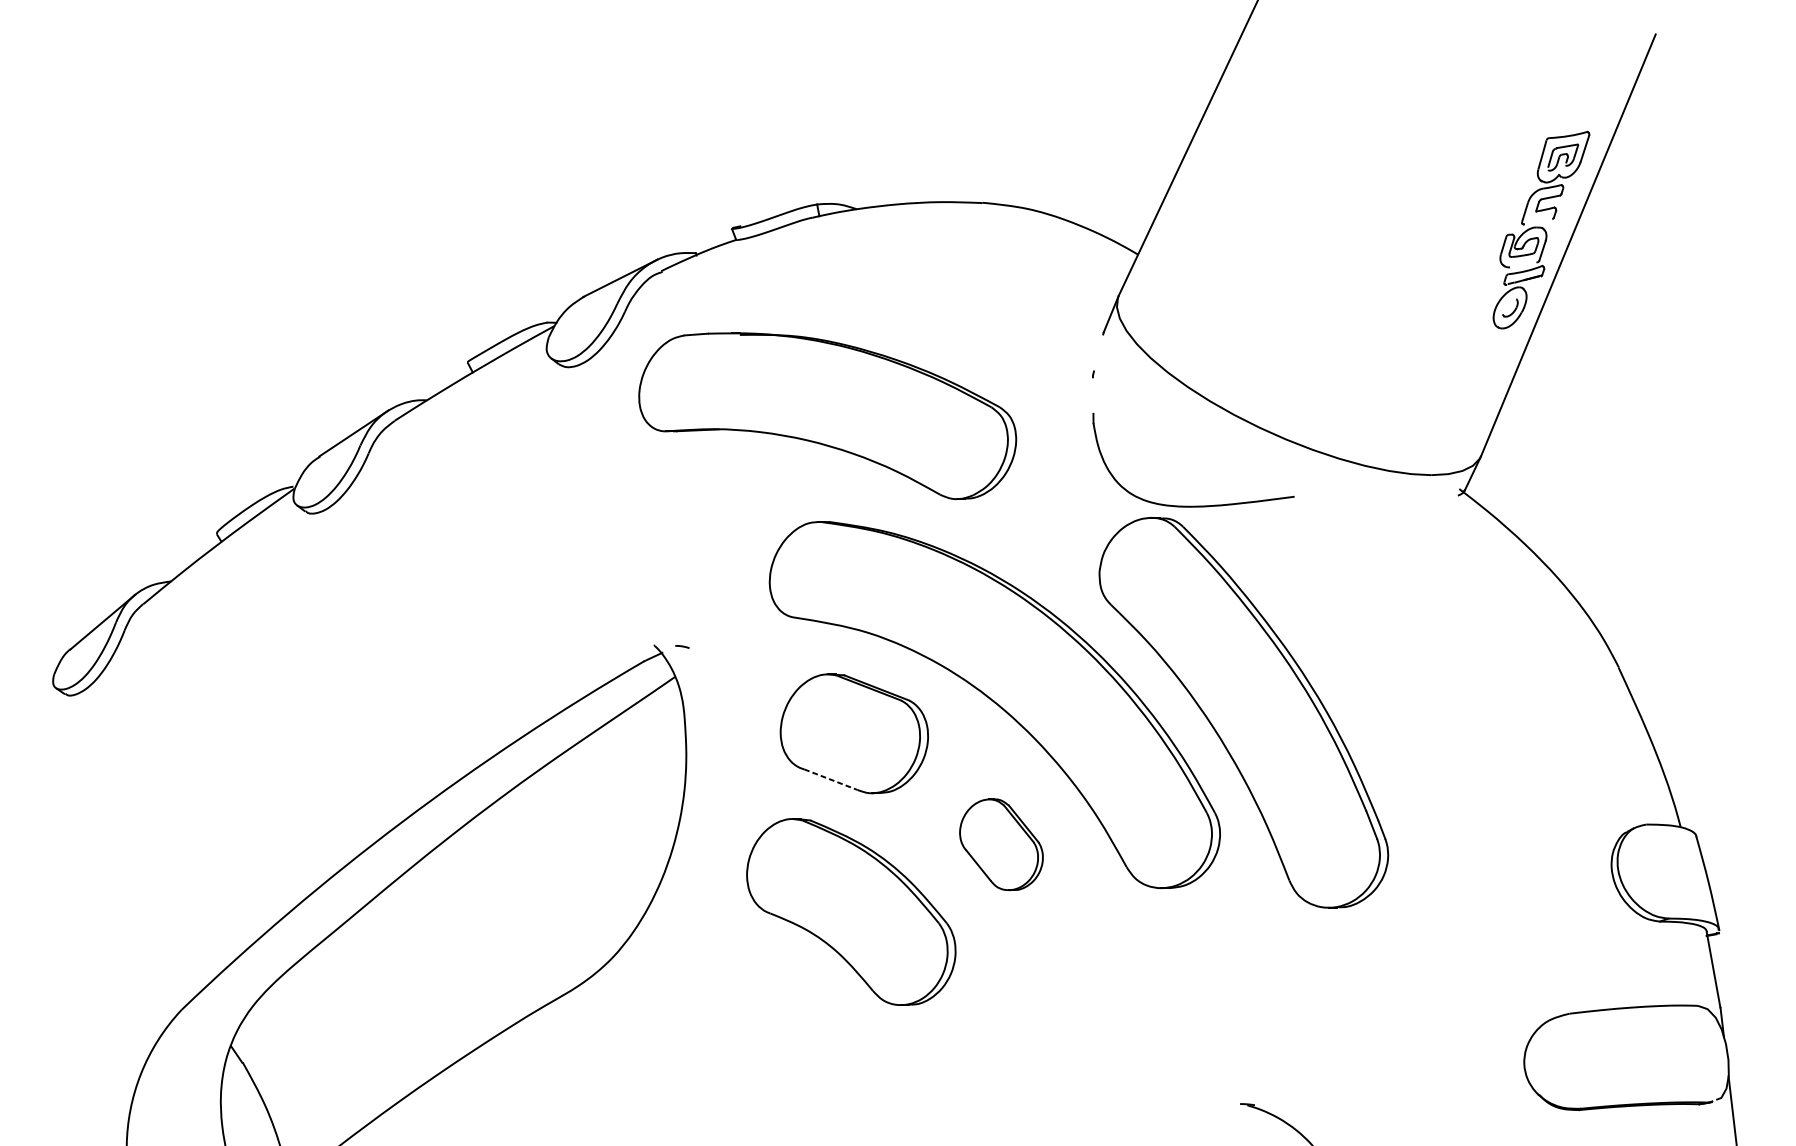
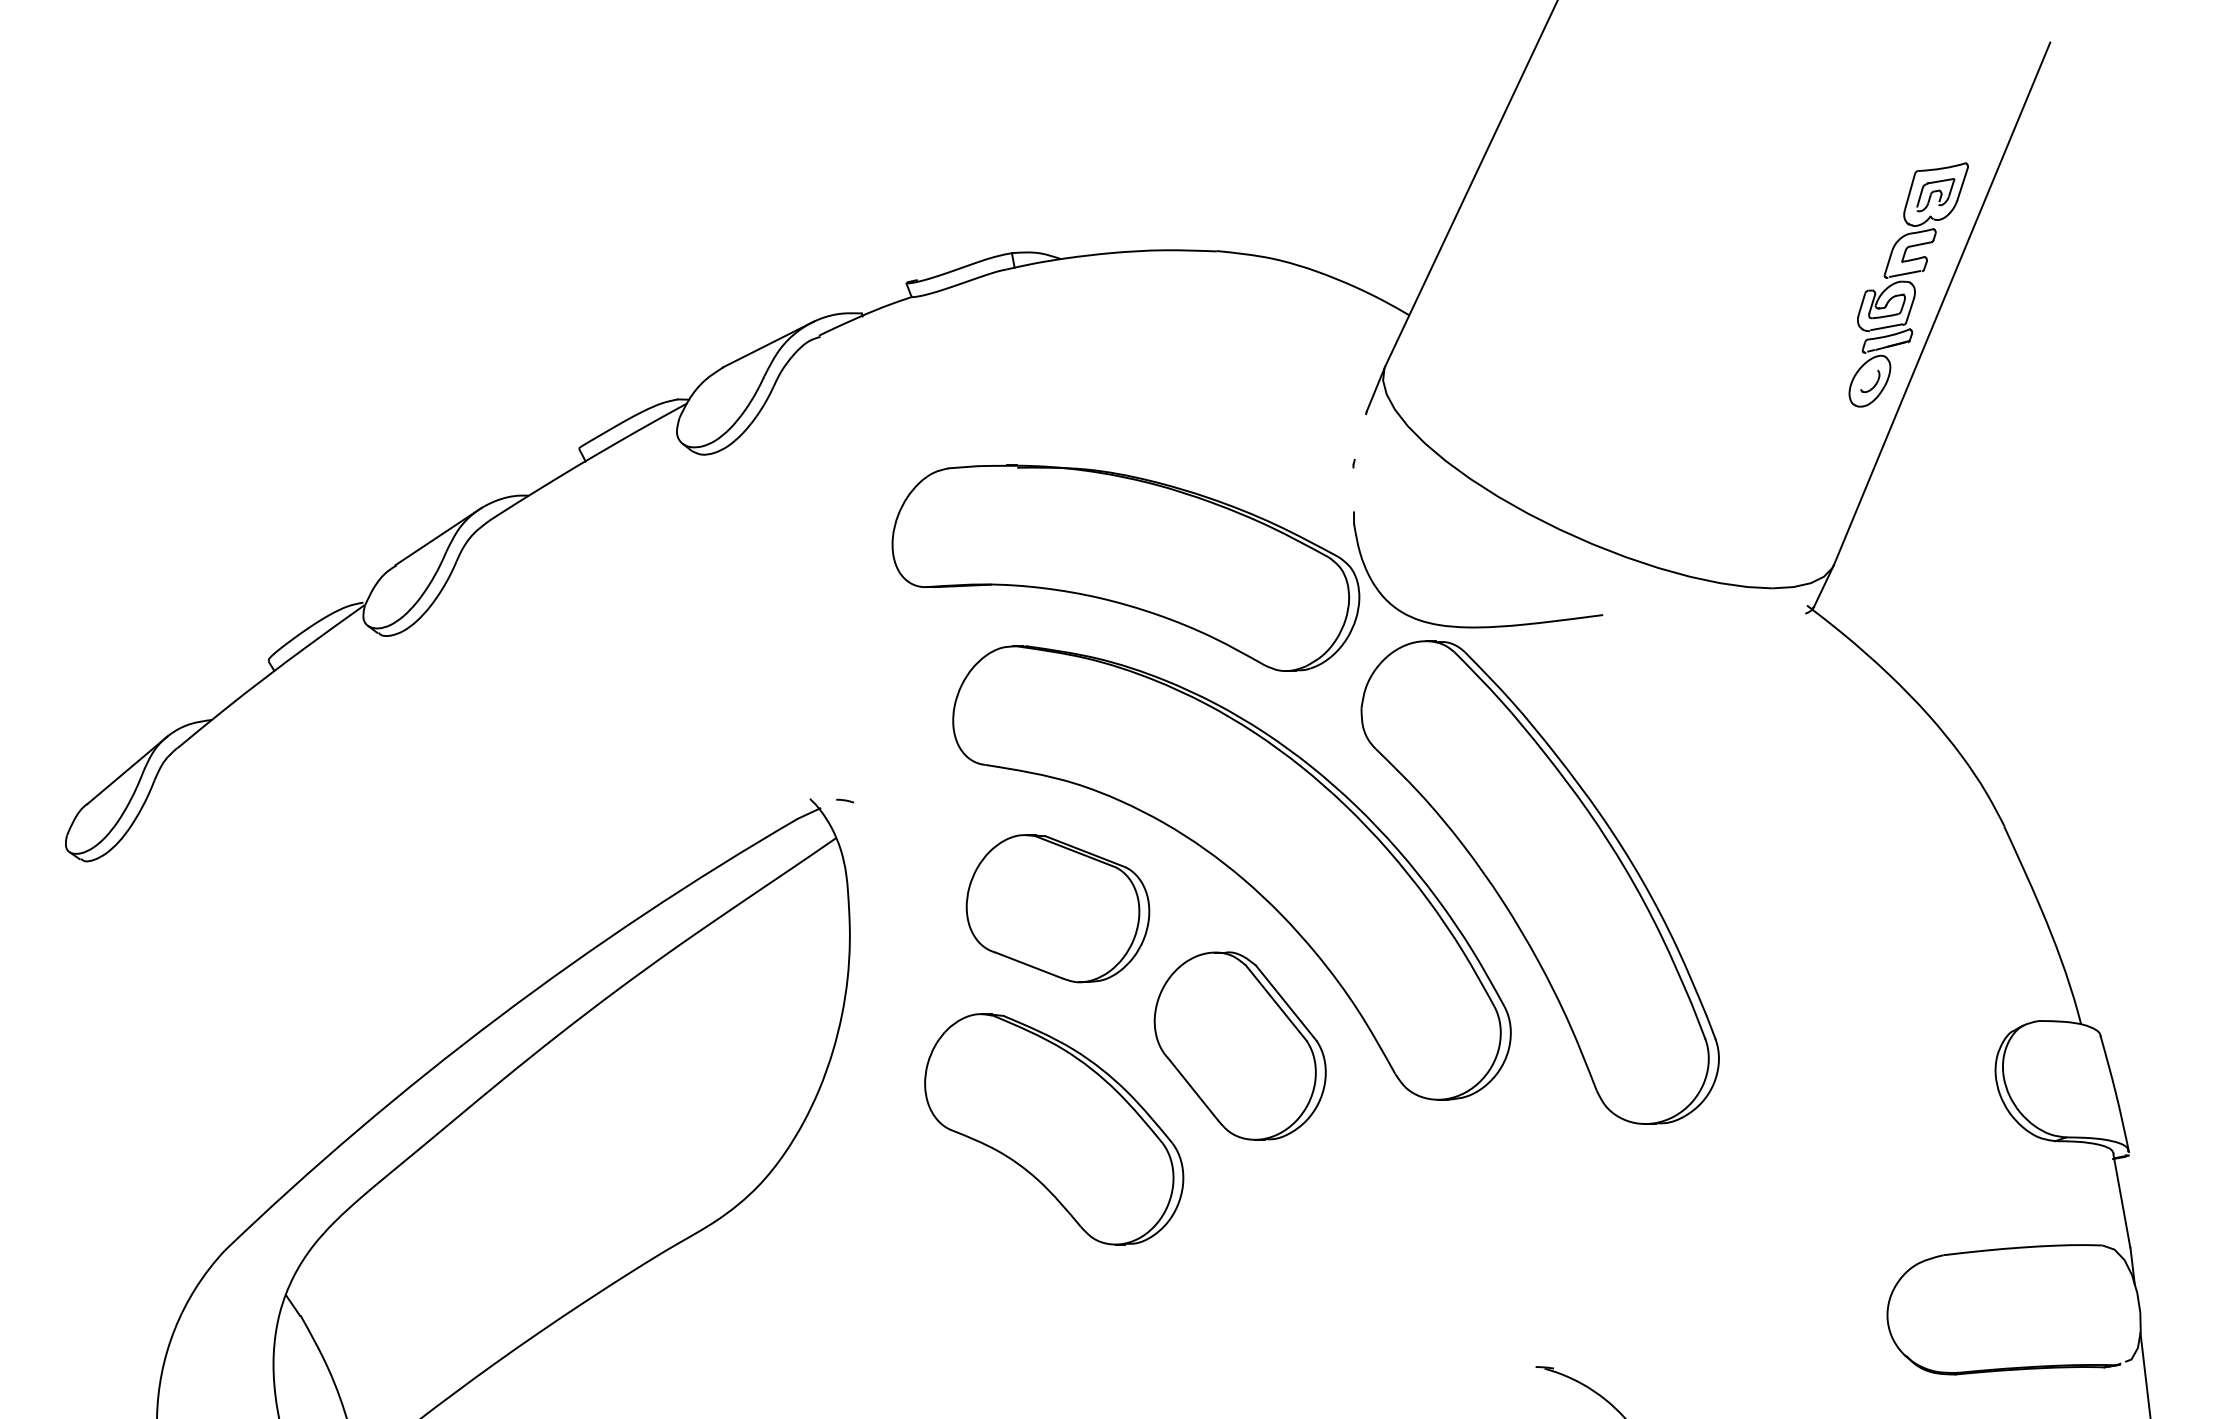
line: (1538, 220) -> (1905, 273), added
line: (1523, 264) -> (1886, 327), added
part: (827, 415) -> (1125, 567), moved
line: (831, 779) -> (1029, 965), dashed -> solid
part: (1000, 844) -> (1239, 1045), size x1.67

